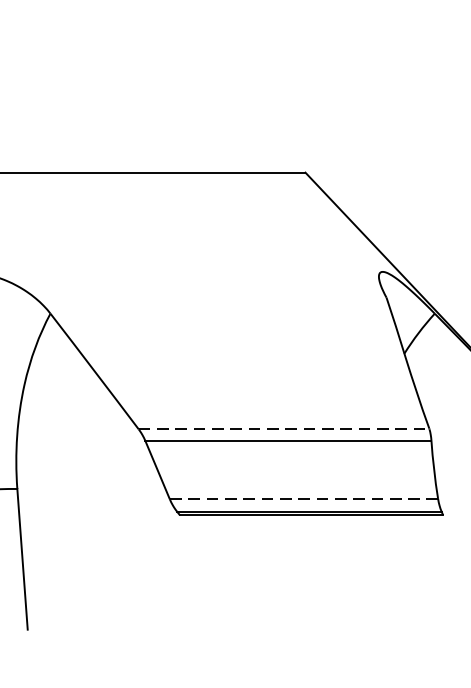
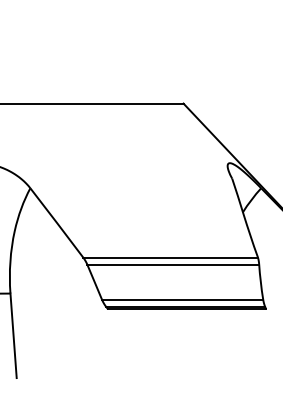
line: (285, 428) -> (171, 257), dashed -> solid
line: (303, 498) -> (182, 299), dashed -> solid

